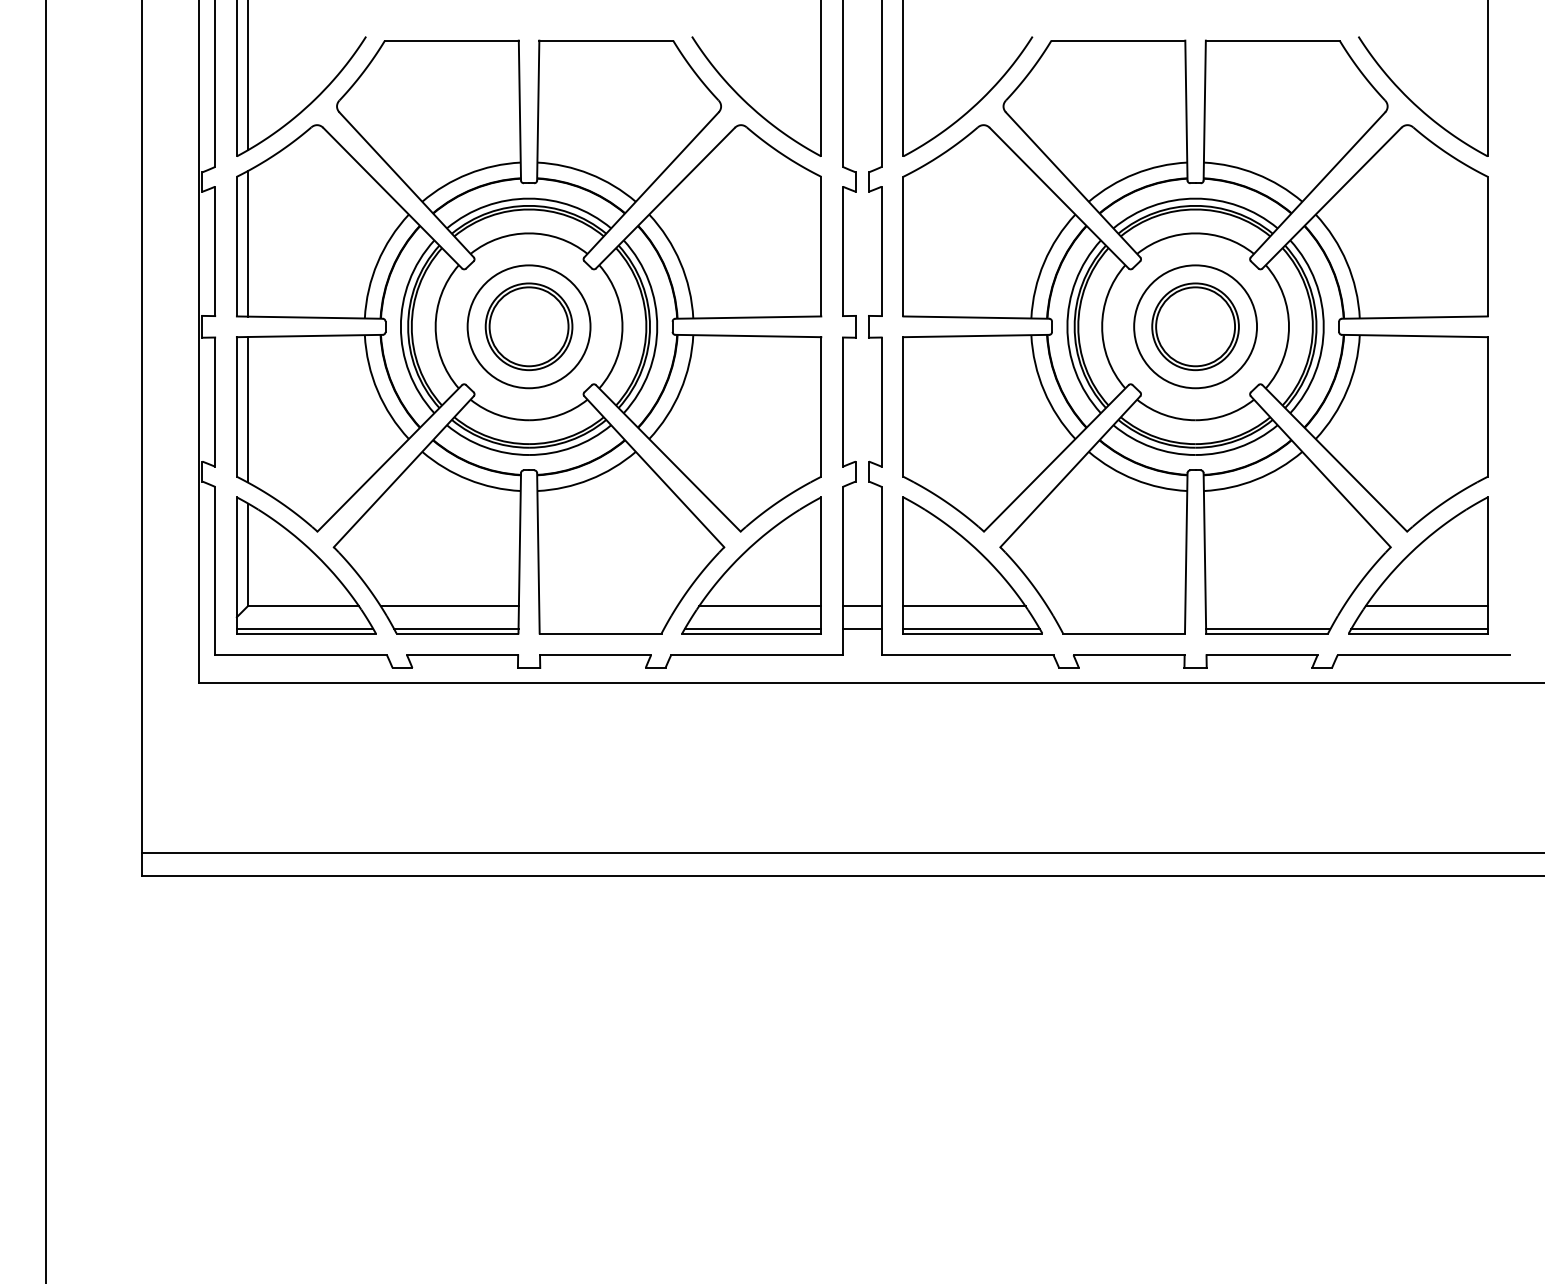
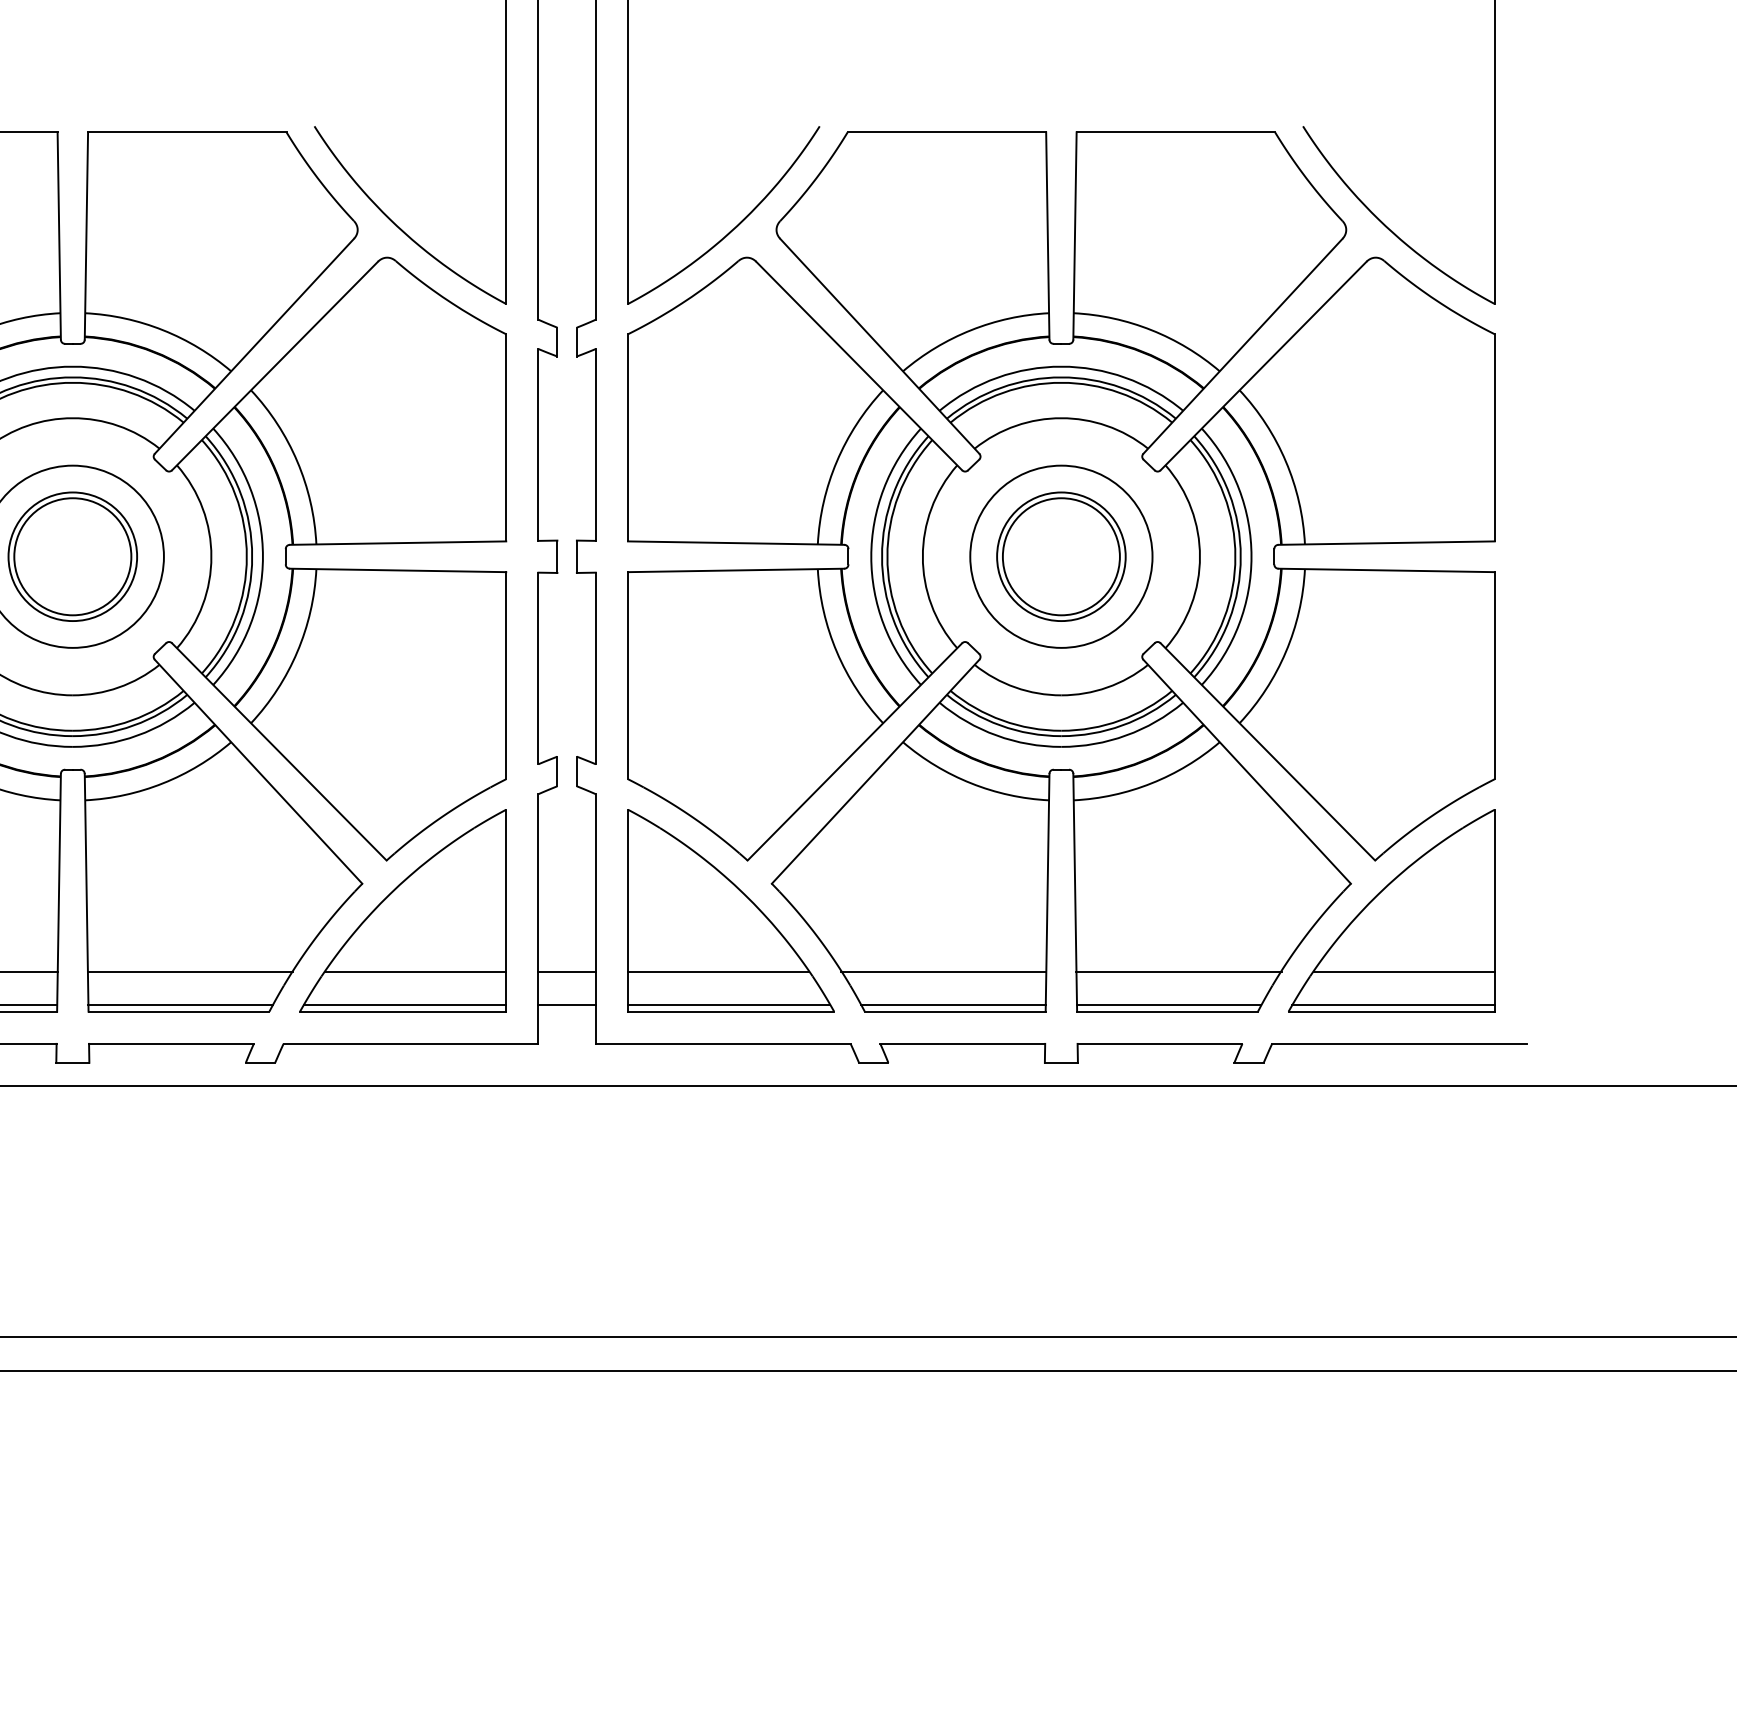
line: (608, 606) -> (190, 971), added
line: (1116, 606) -> (944, 971), added
line: (1274, 606) -> (1178, 971), added
line: (601, 629) -> (180, 1005), added
line: (1122, 629) -> (952, 1005), added

